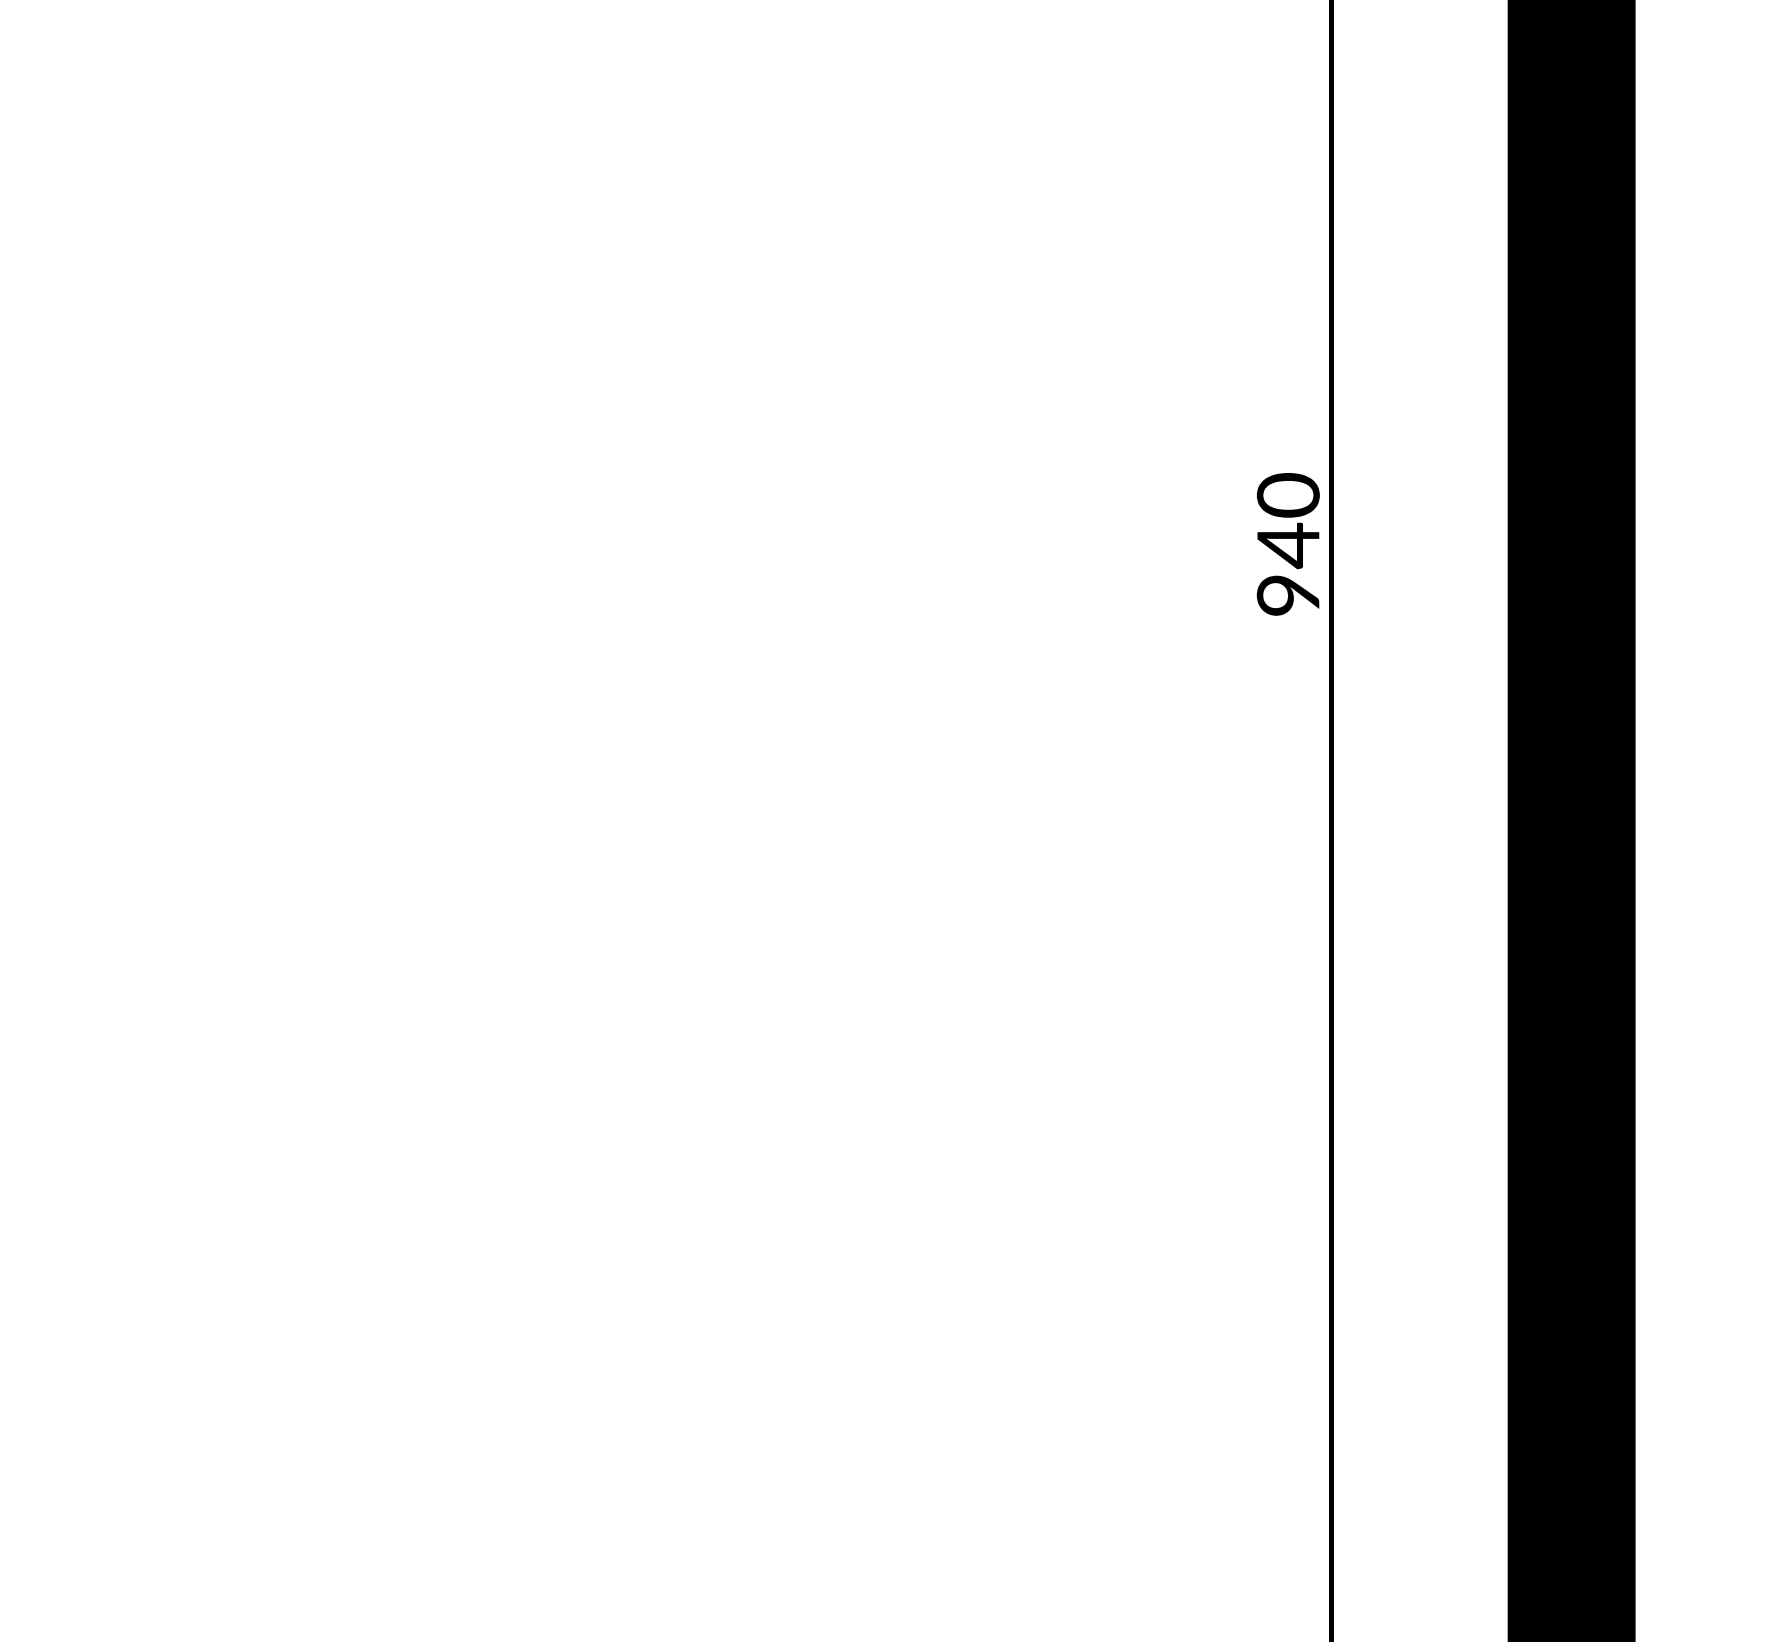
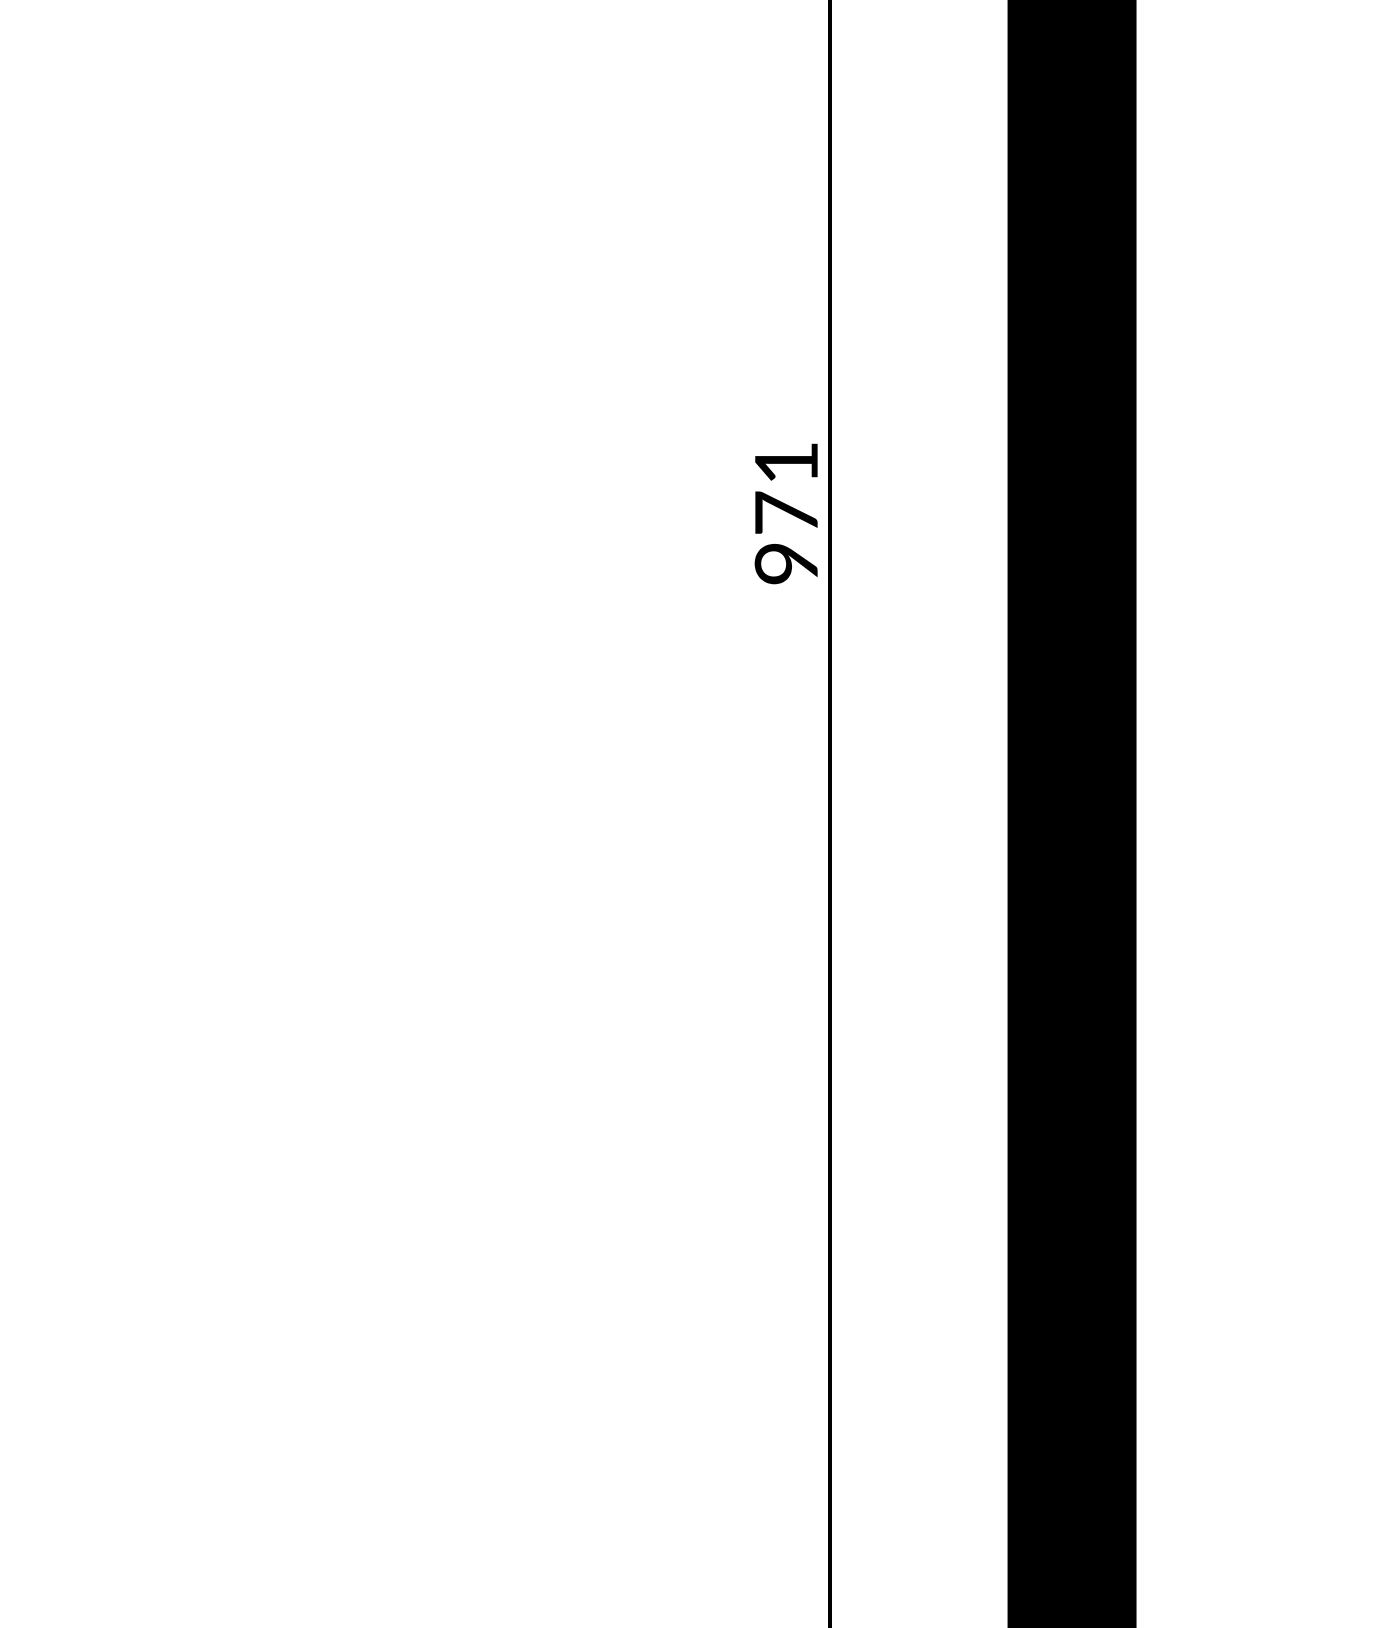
text: (1287, 521) -> (785, 489), 940 -> 971

